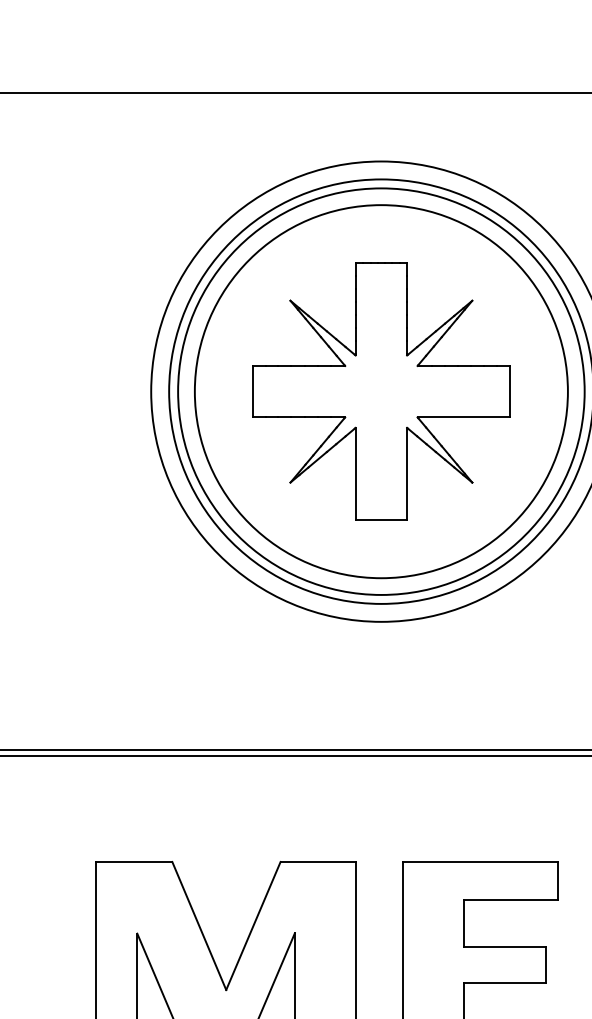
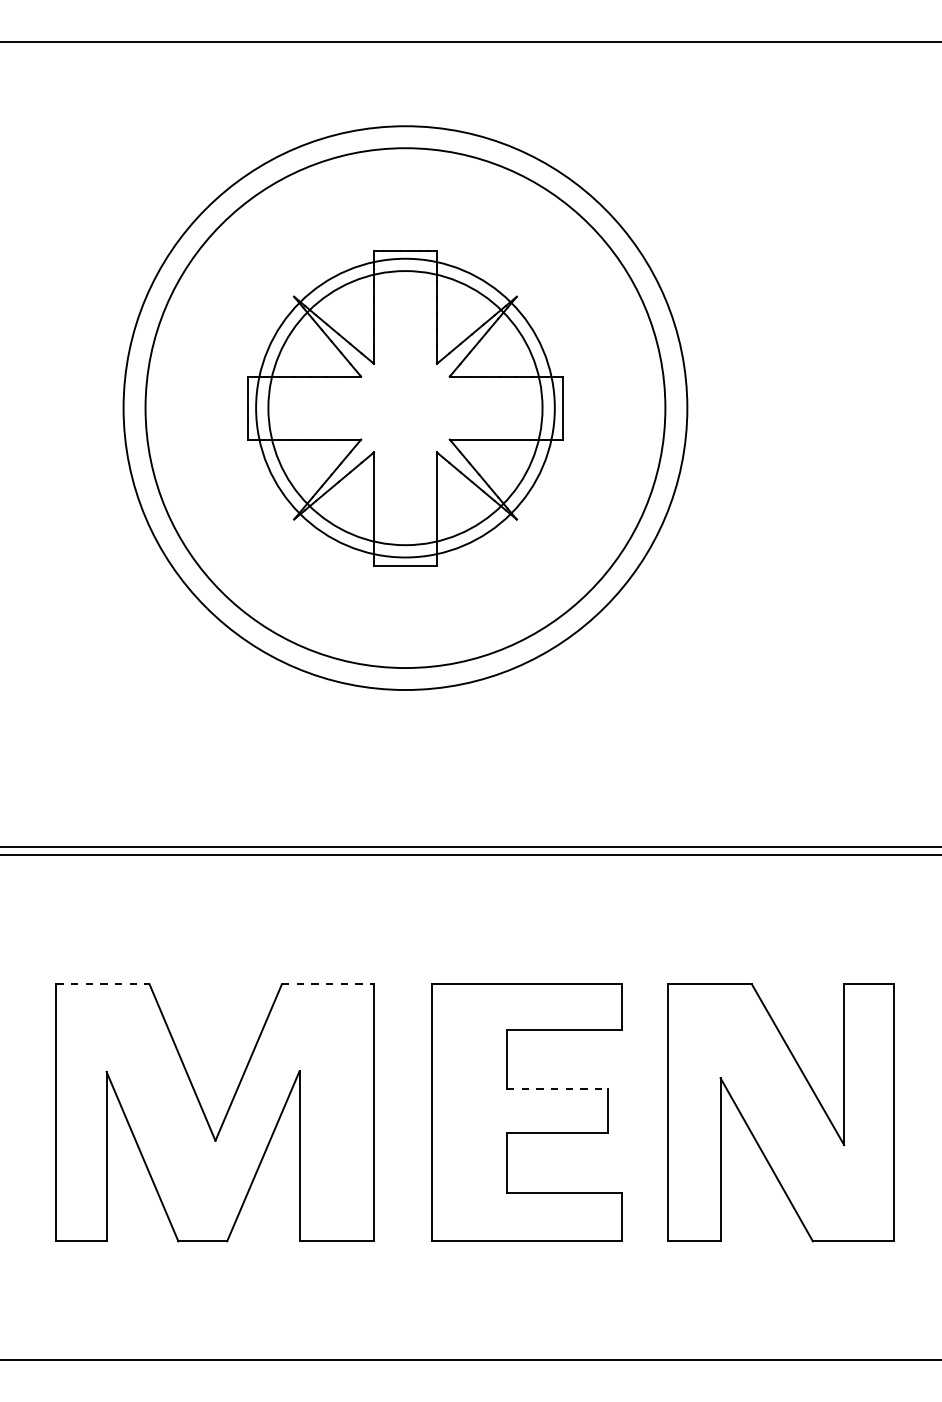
circle: (381, 391) -> (405, 407), size x0.6
circle: (381, 391) -> (405, 408), size x0.6
line: (133, 862) -> (102, 984), solid -> dashed
line: (318, 862) -> (328, 984), solid -> dashed
line: (505, 947) -> (557, 1088), solid -> dashed

